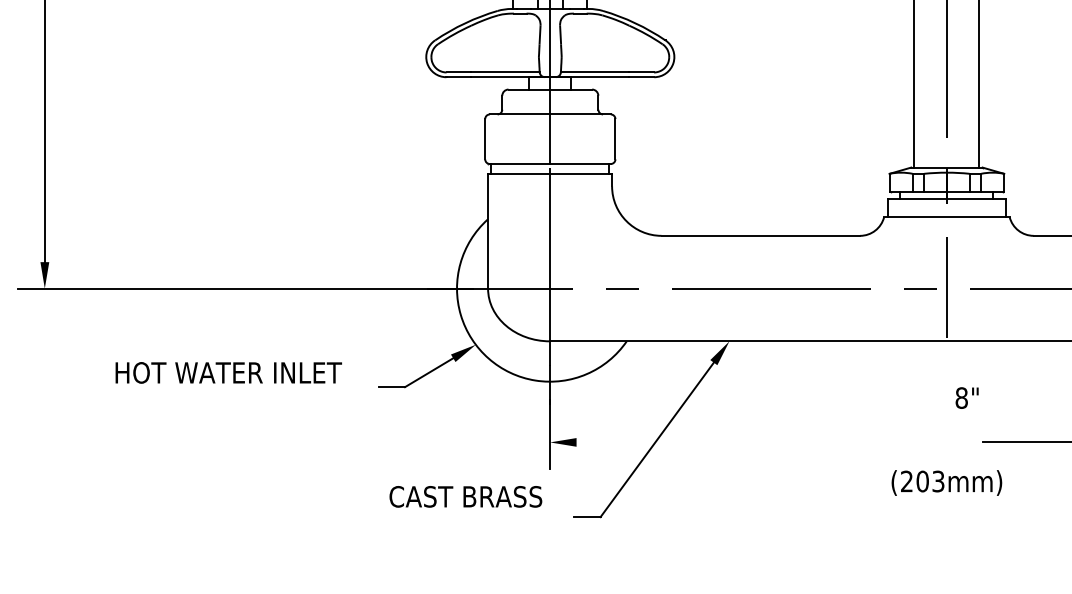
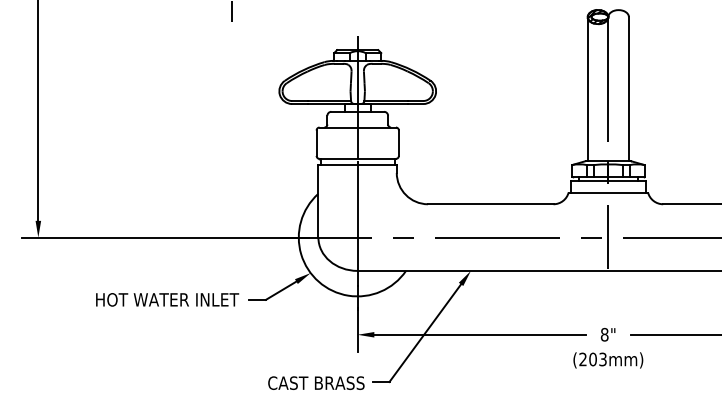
text: (228, 372) -> (167, 299), moved
text: (966, 397) -> (607, 334), moved
line: (743, 441) -> (479, 334), added
text: (466, 495) -> (316, 382), moved

